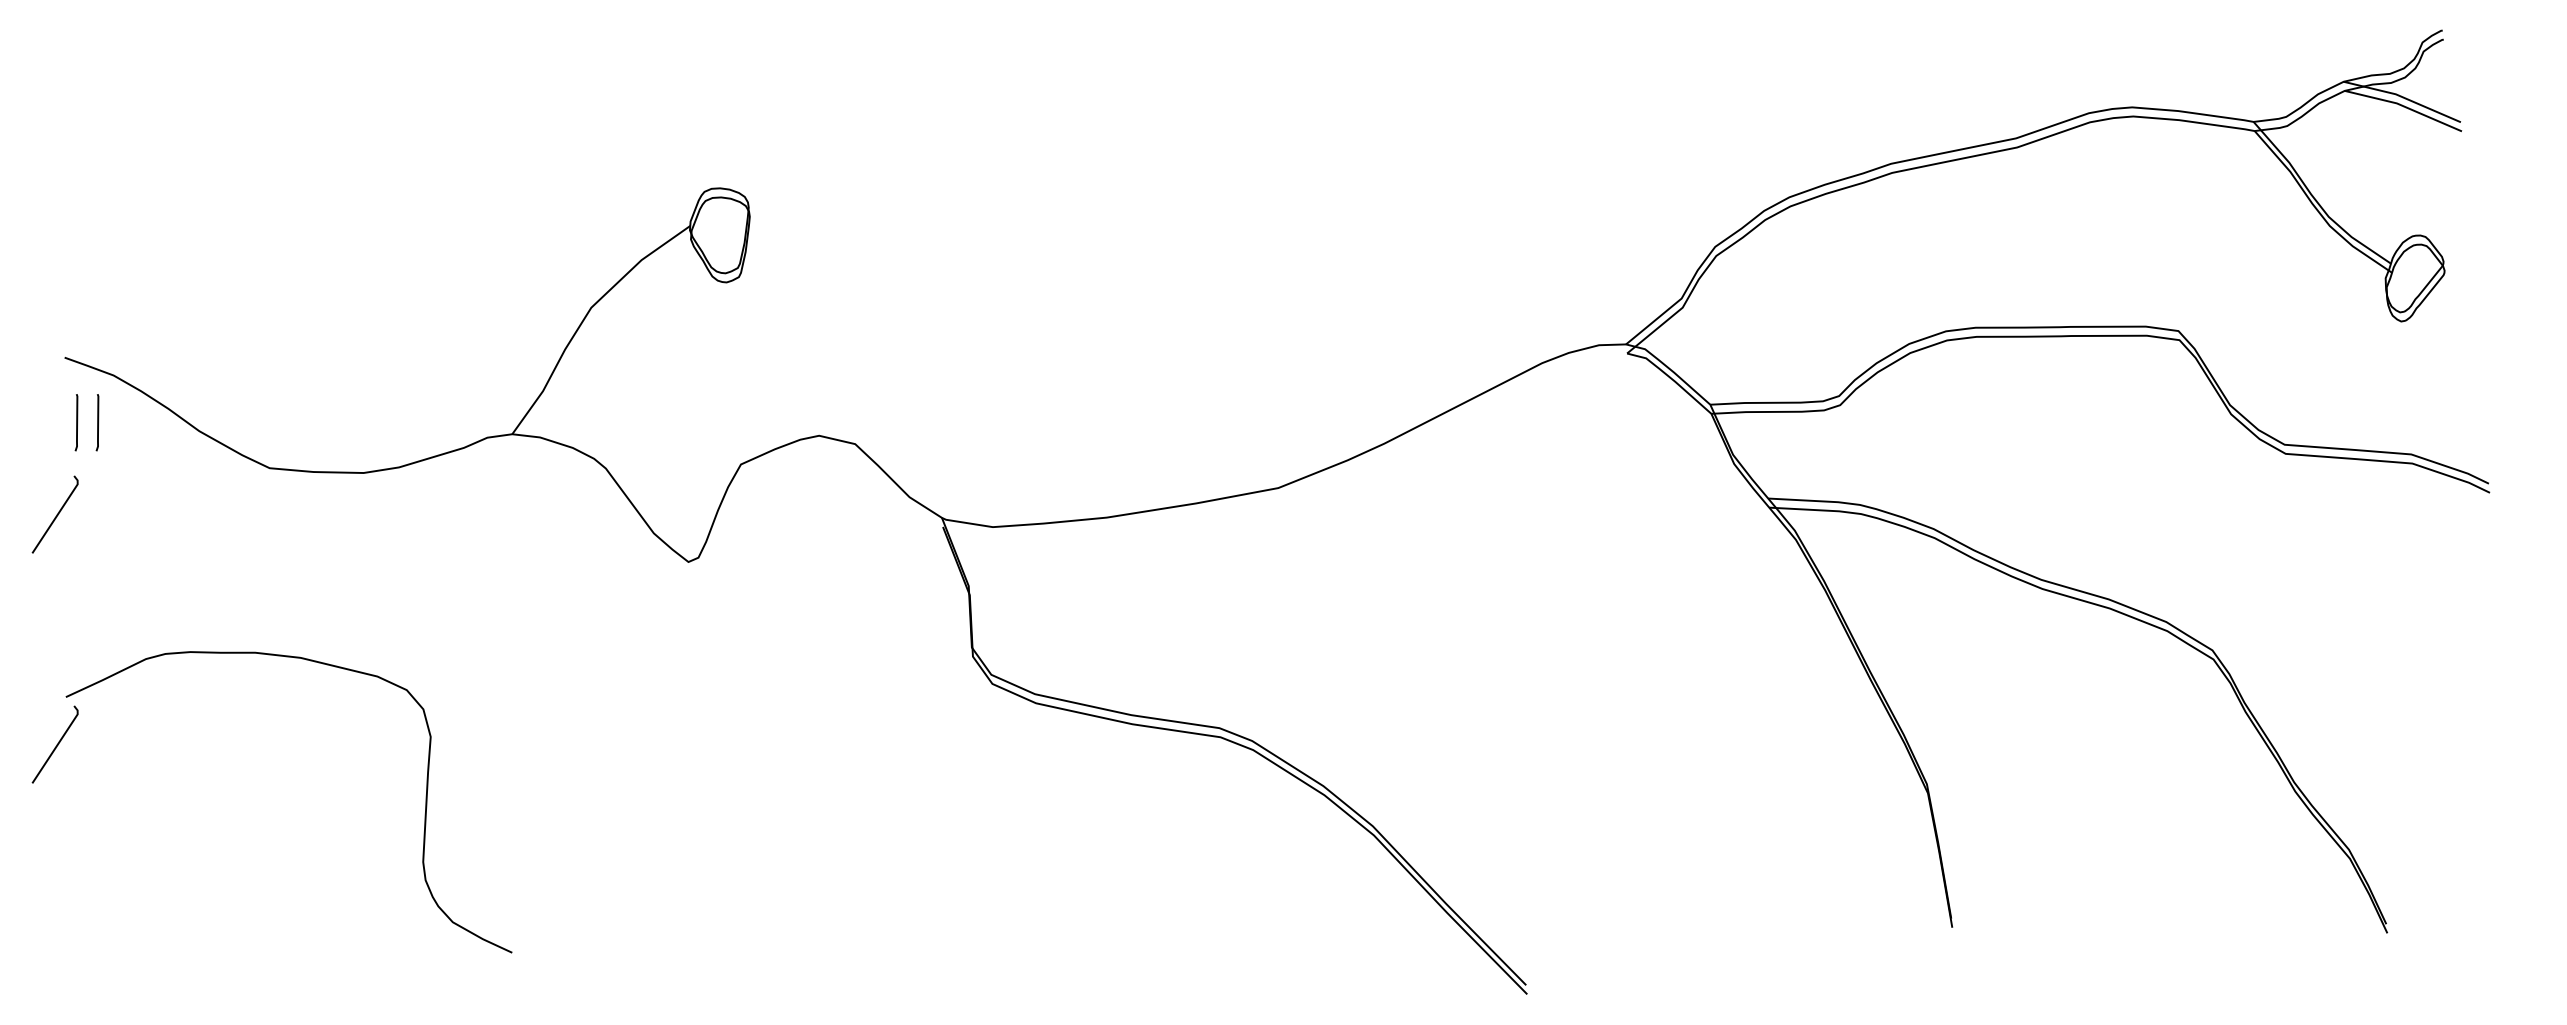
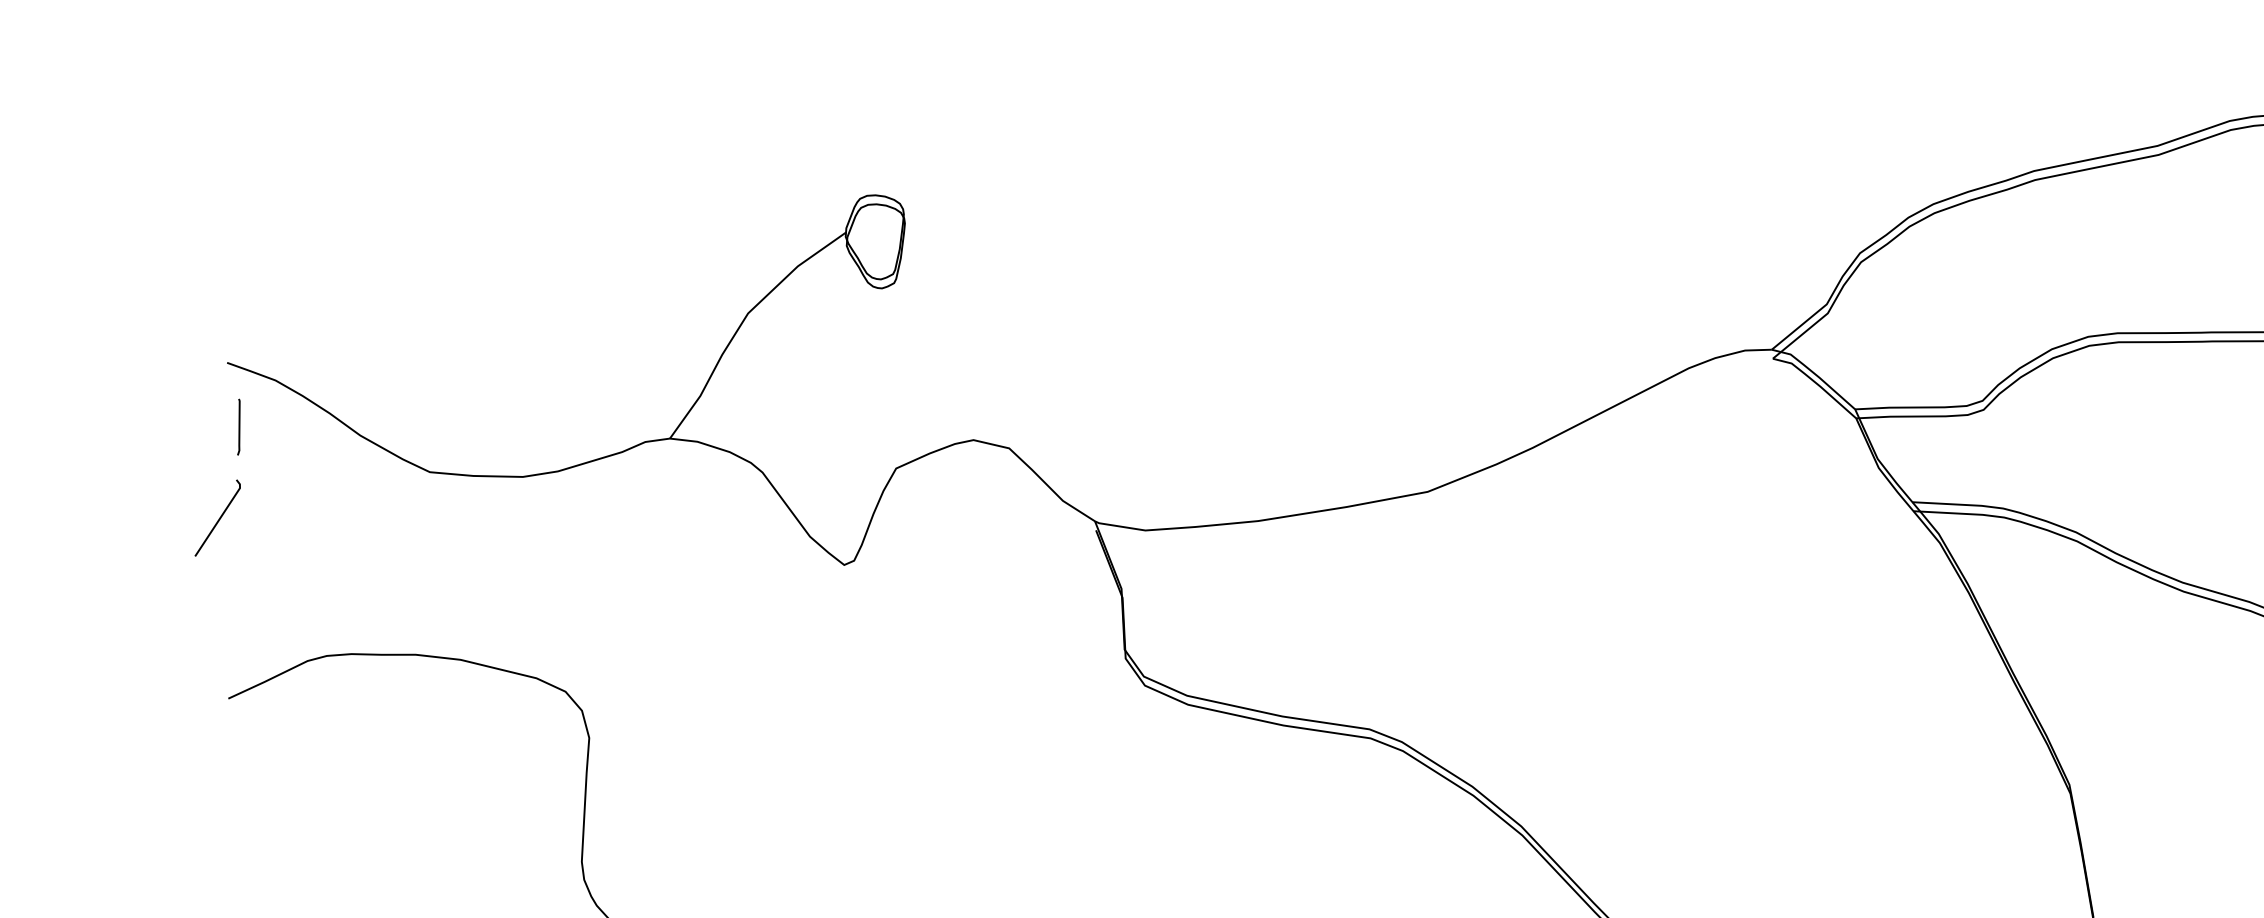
line: (97, 422) -> (259, 426), removed
line: (56, 744) -> (219, 745), removed

